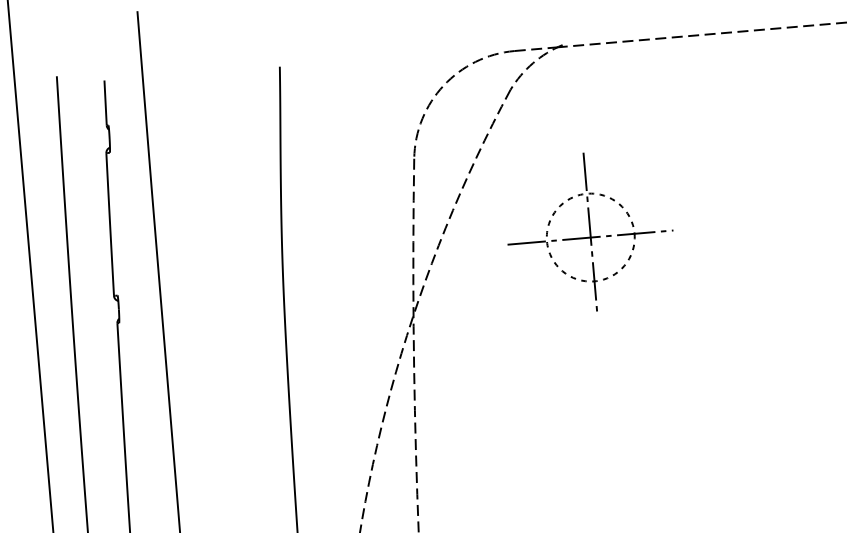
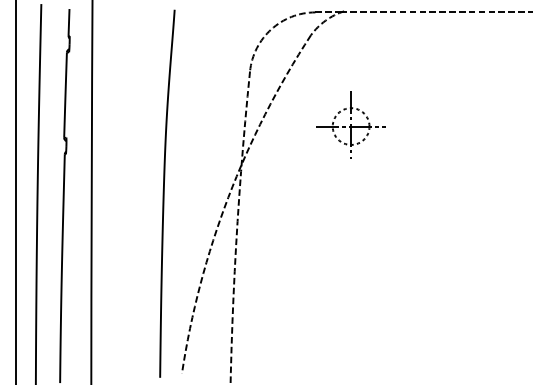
part: (589, 232) -> (350, 124), size x0.7

